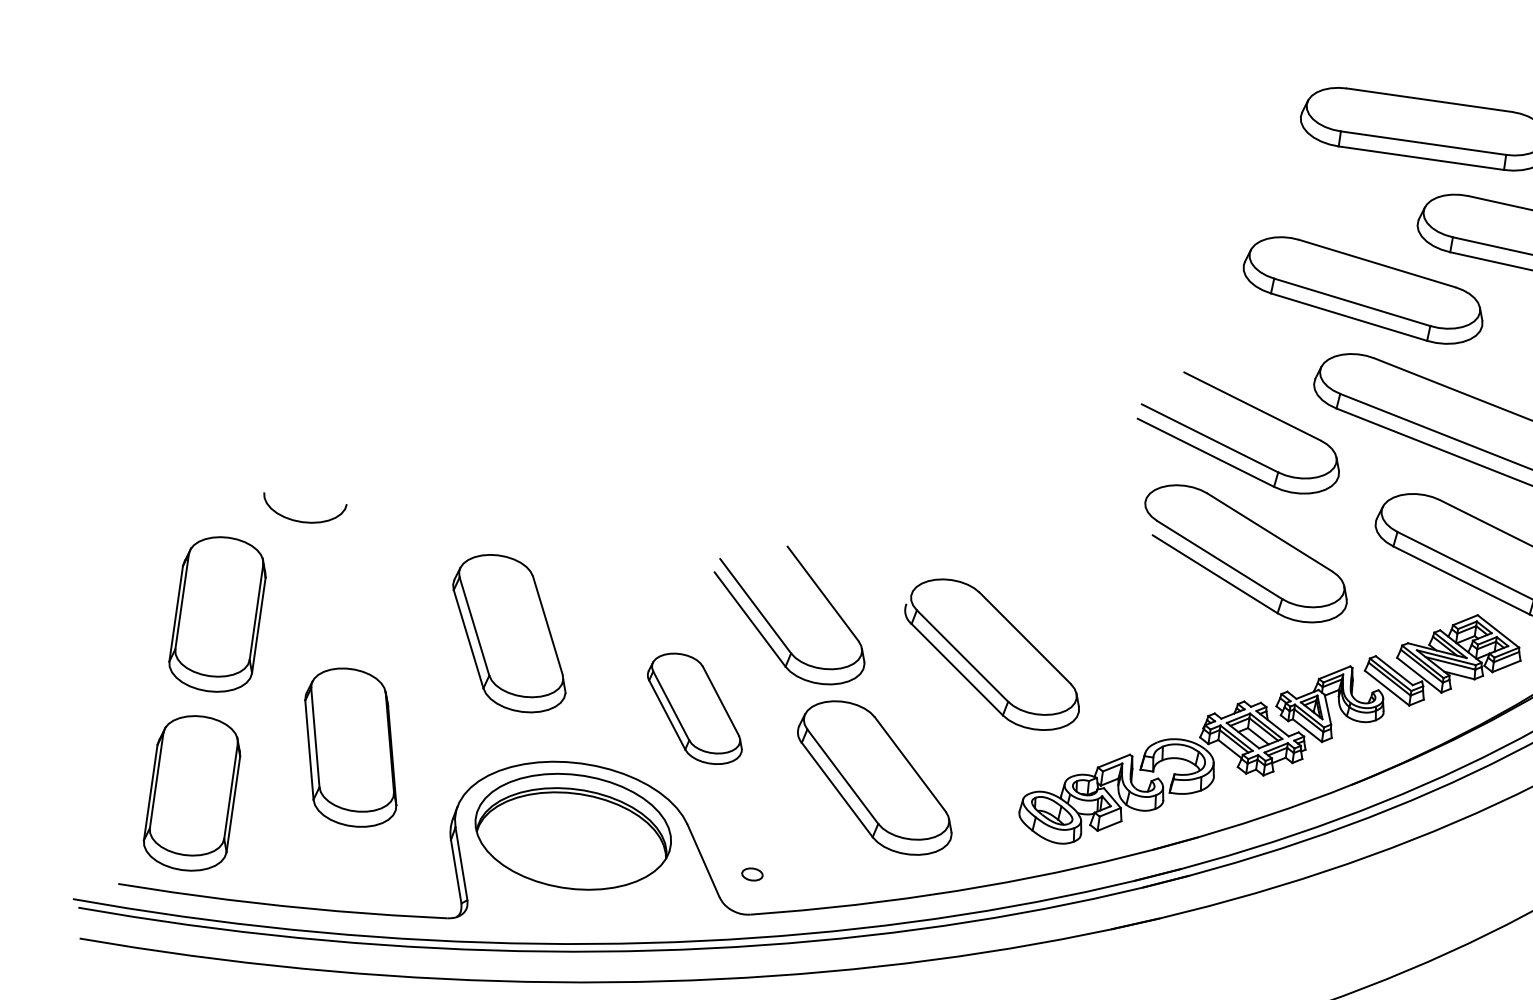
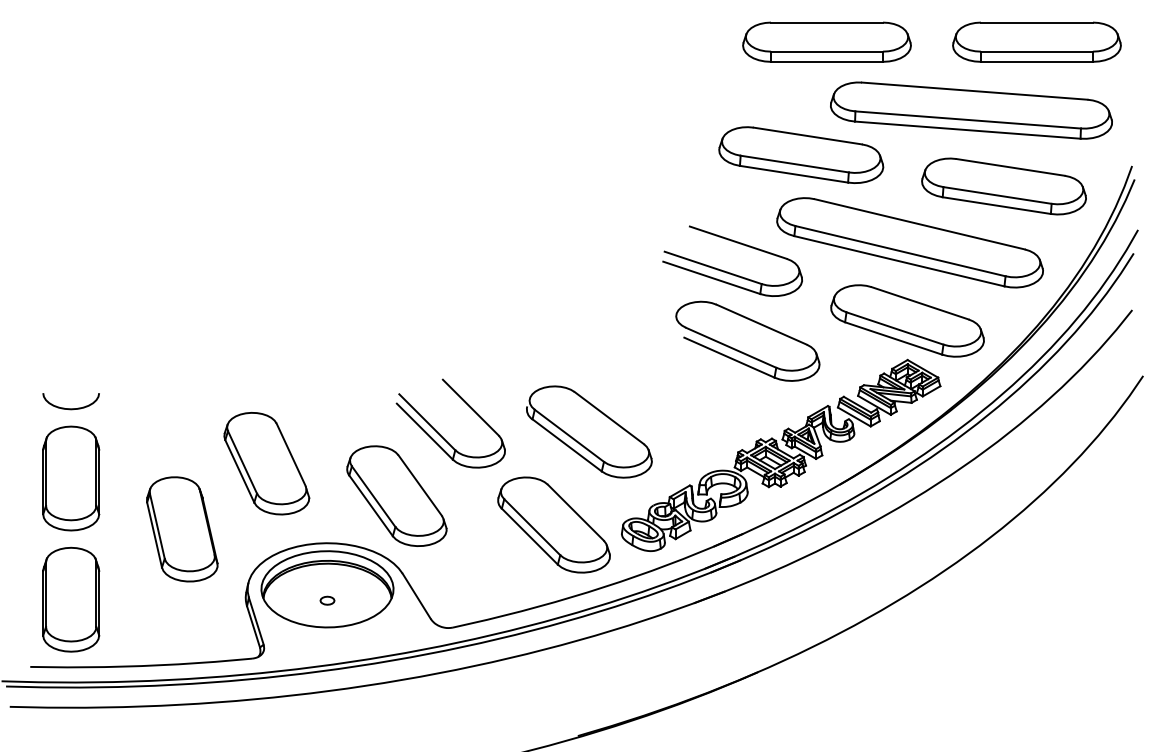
curve: (301, 520) -> (70, 408), moved
part: (694, 707) -> (396, 495), size x1.43
part: (351, 747) -> (182, 529), moved
part: (874, 777) -> (553, 524), moved
part: (752, 874) -> (327, 600), moved

